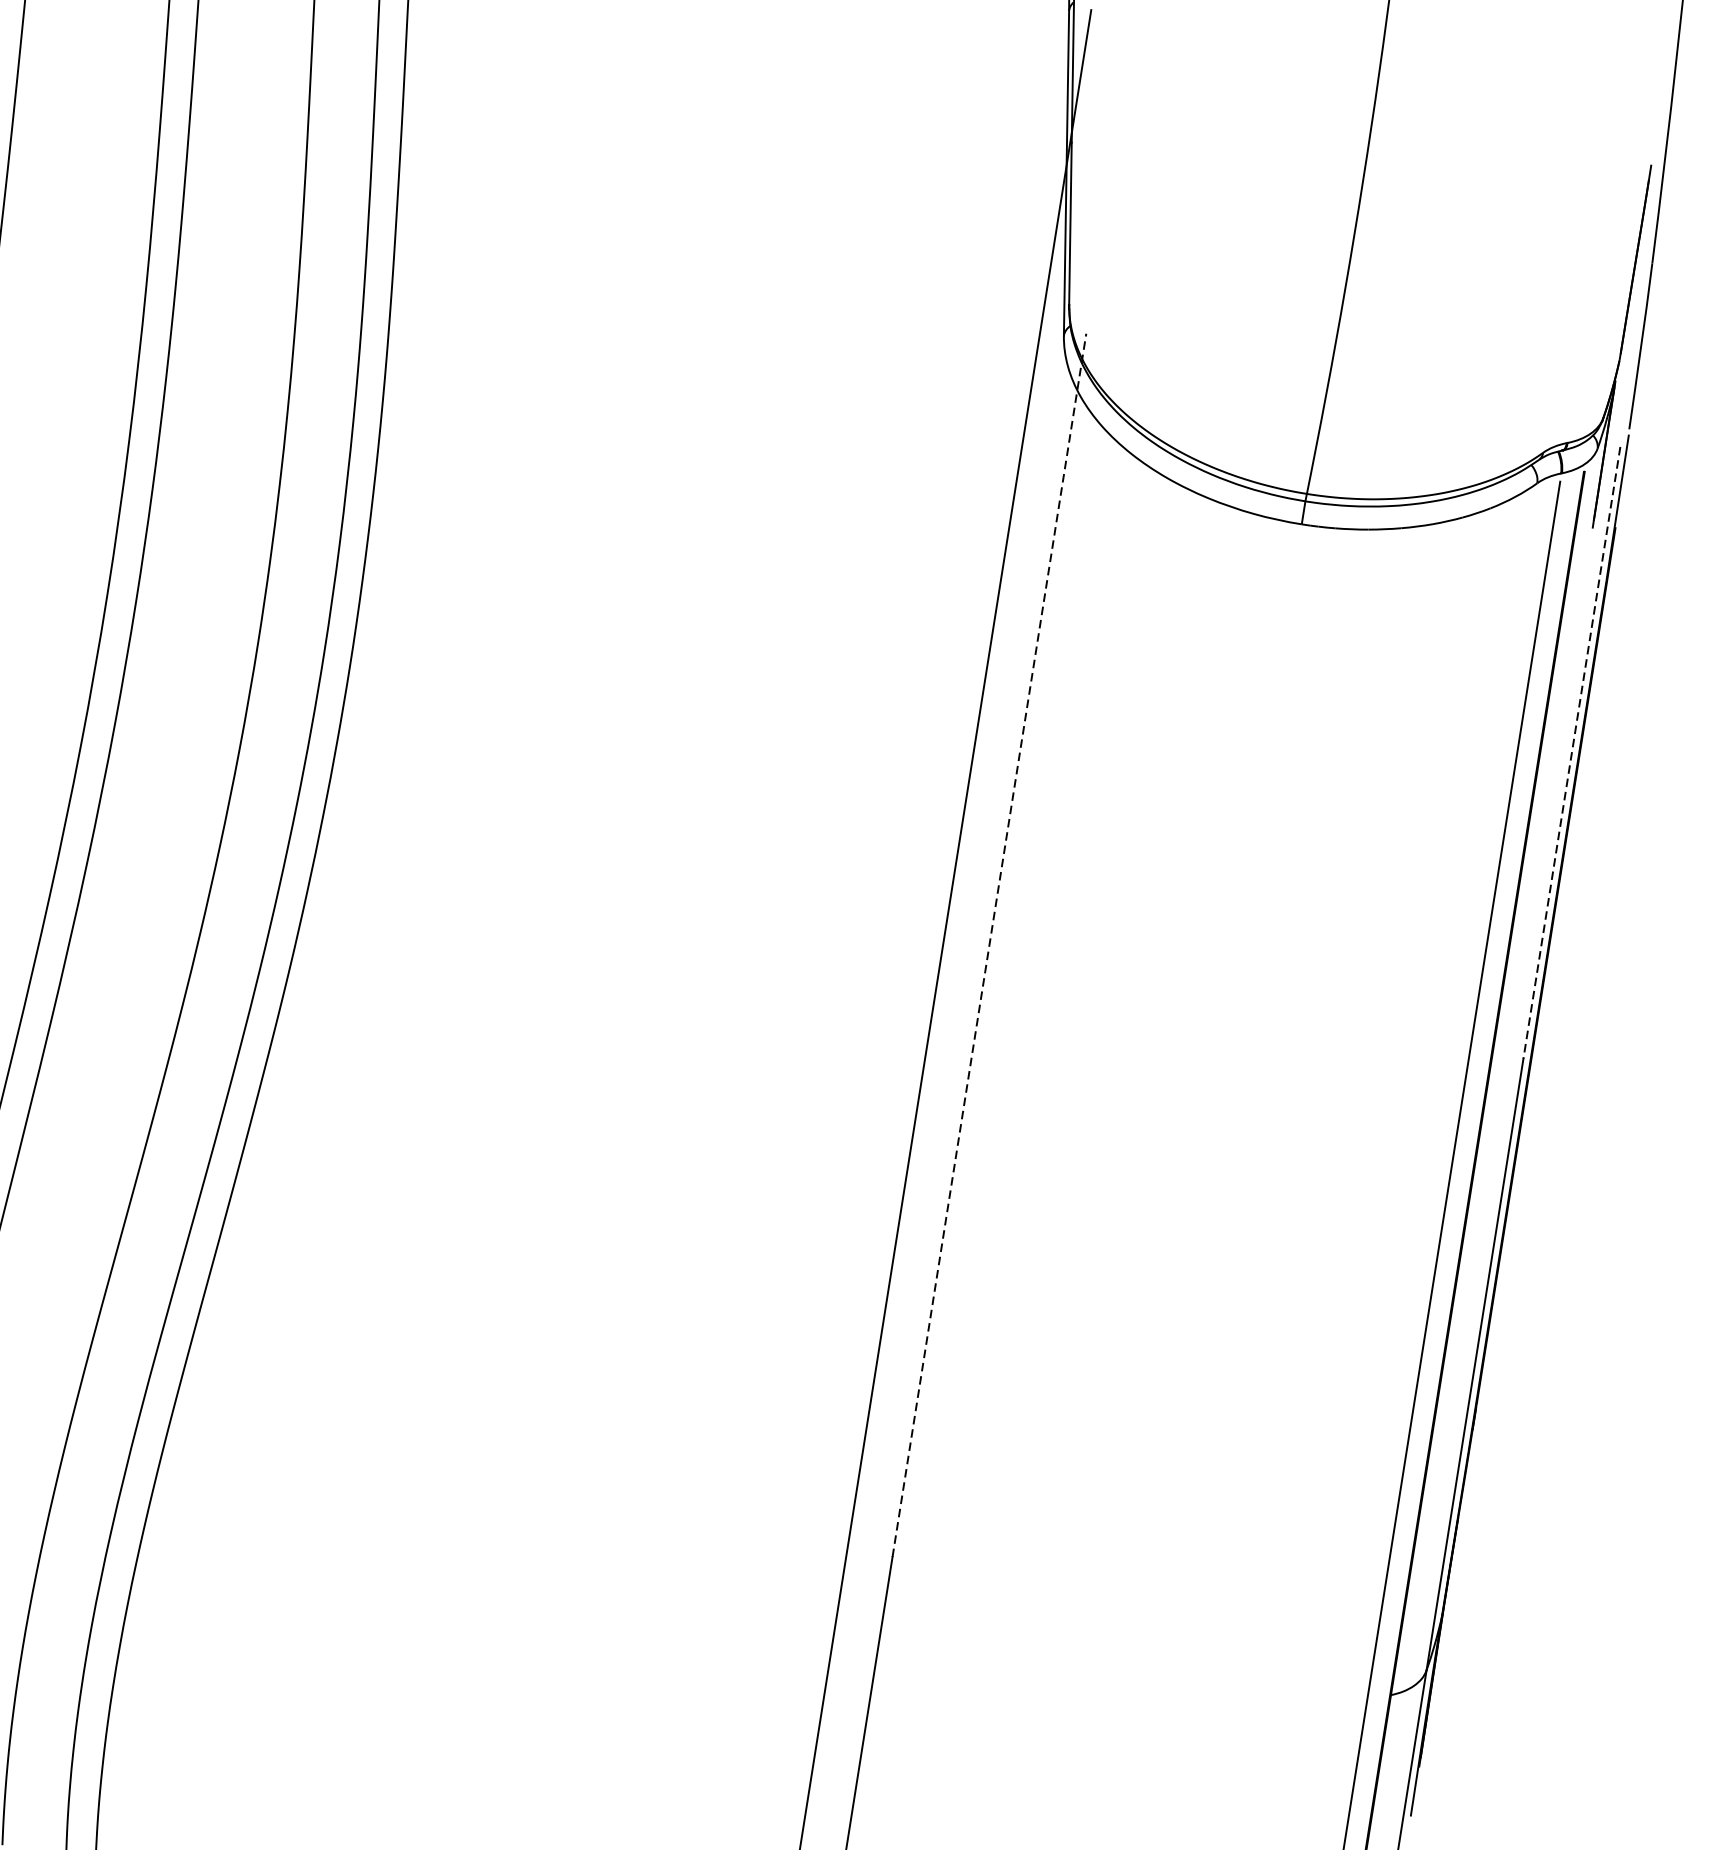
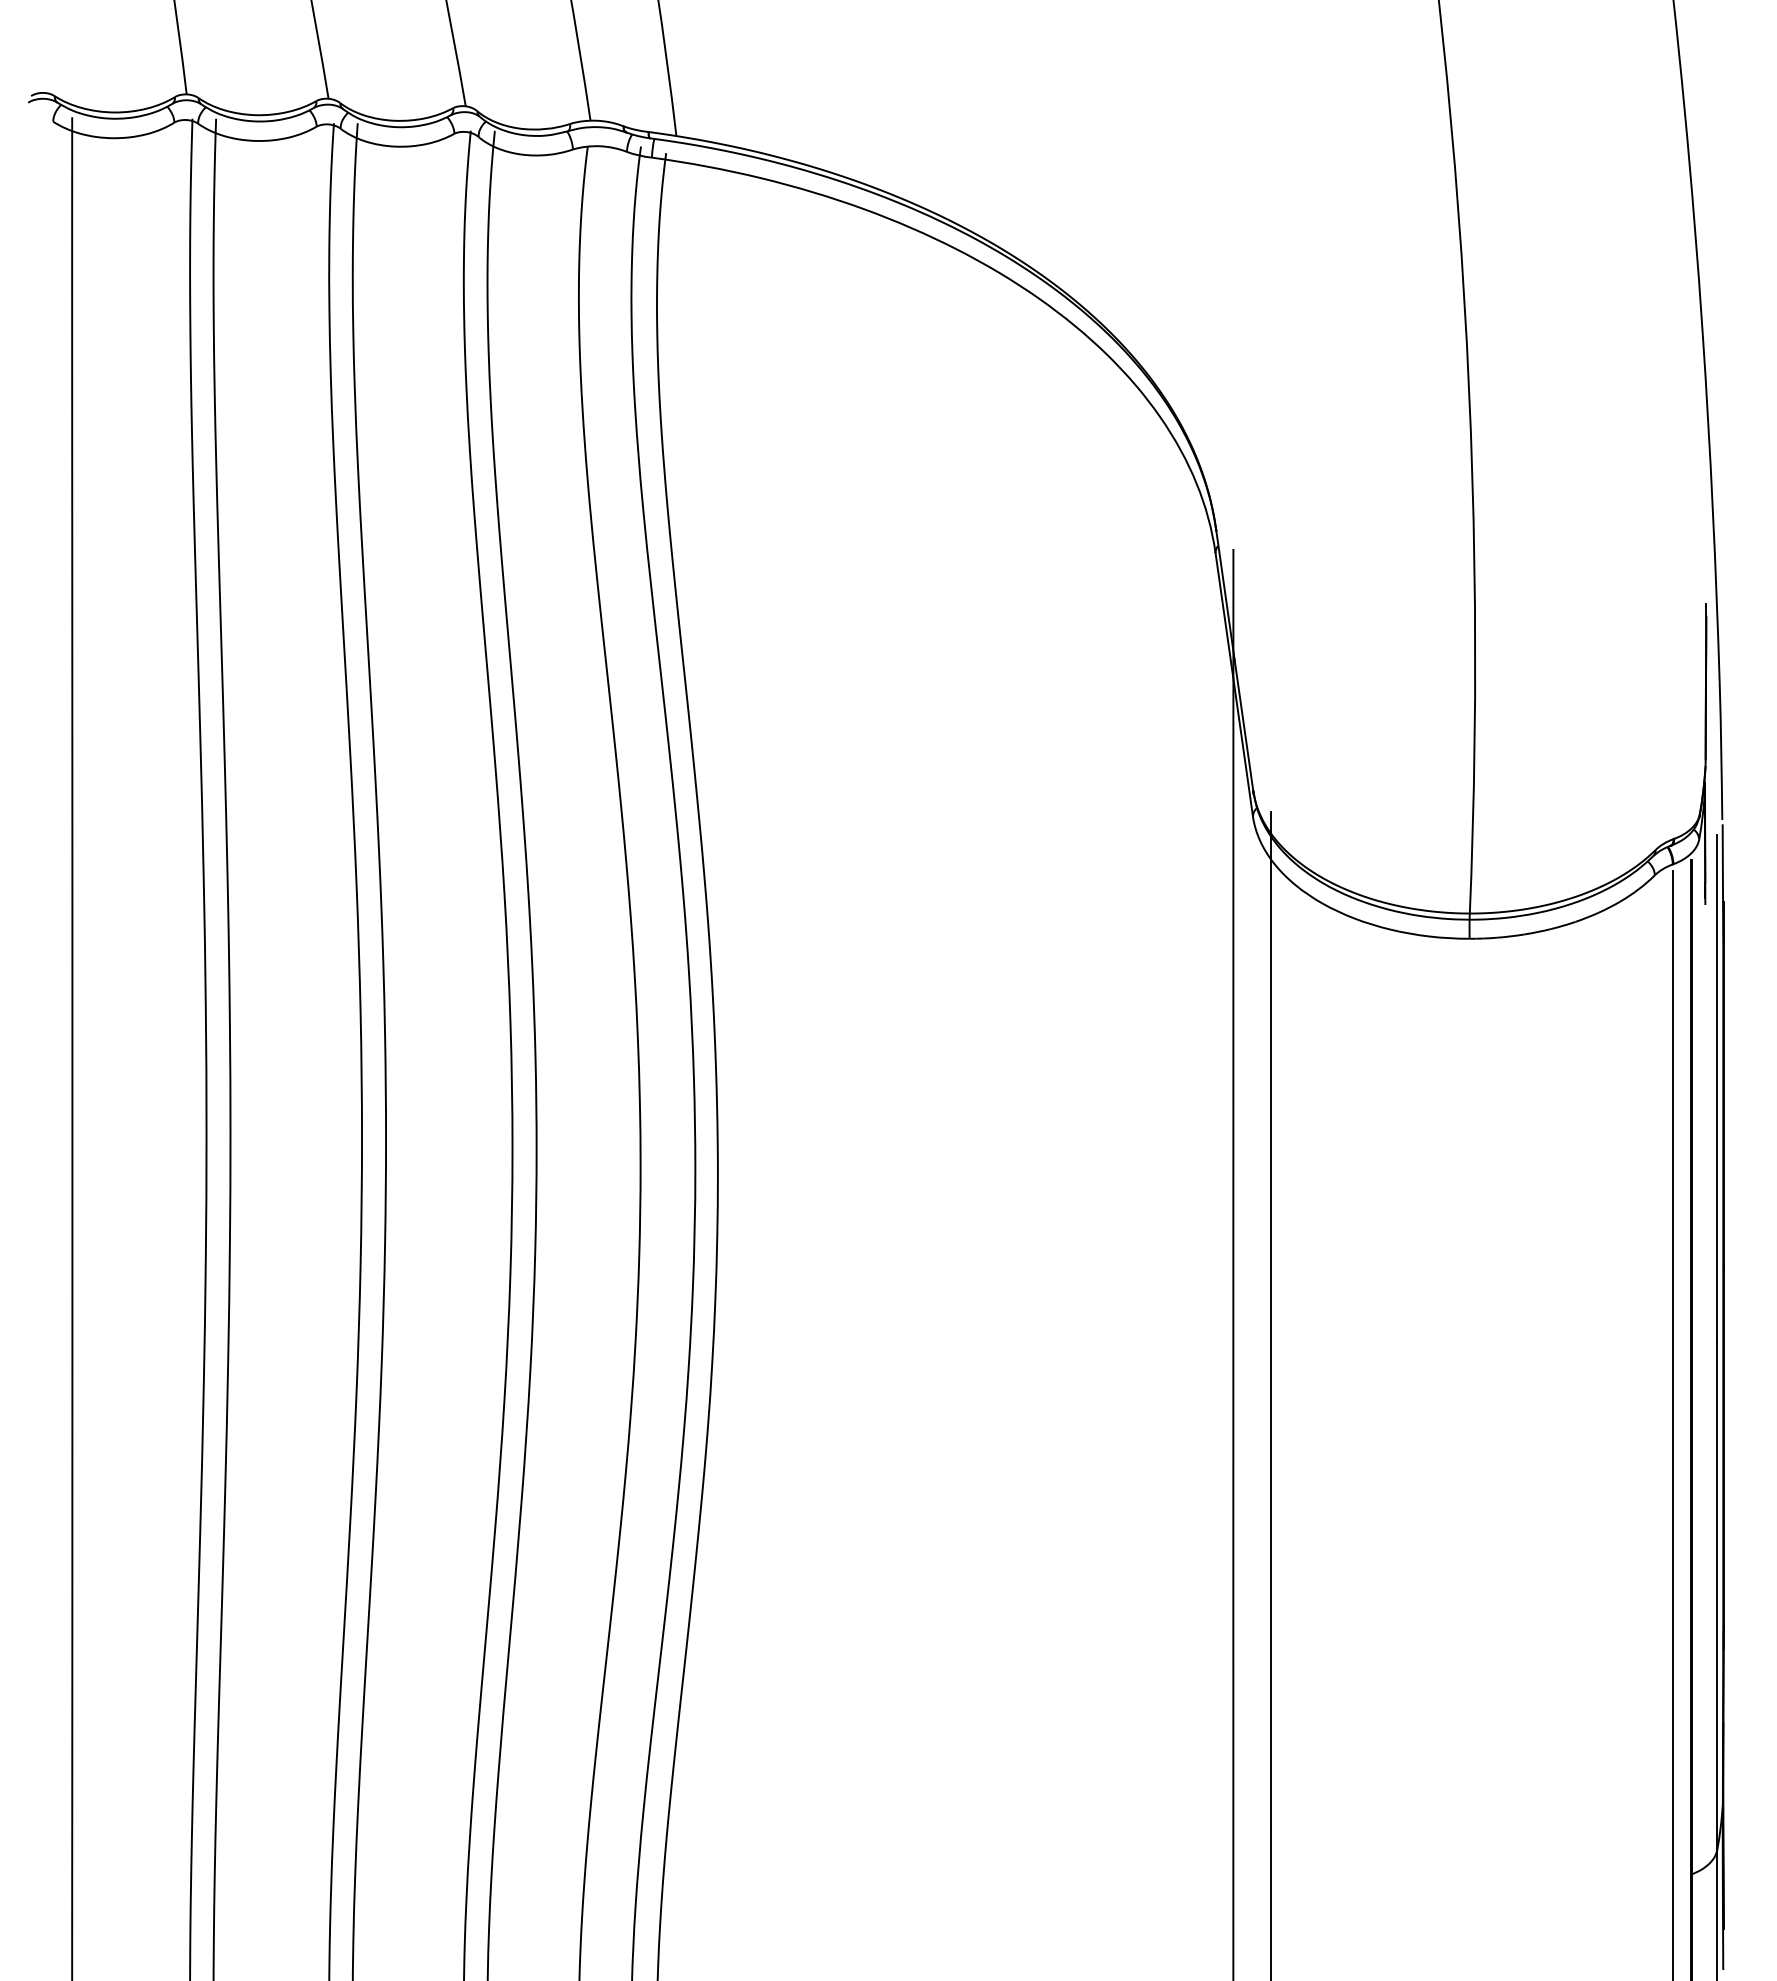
line: (1572, 752) -> (1717, 1088), dashed -> solid
line: (989, 944) -> (1270, 1318), dashed -> solid

